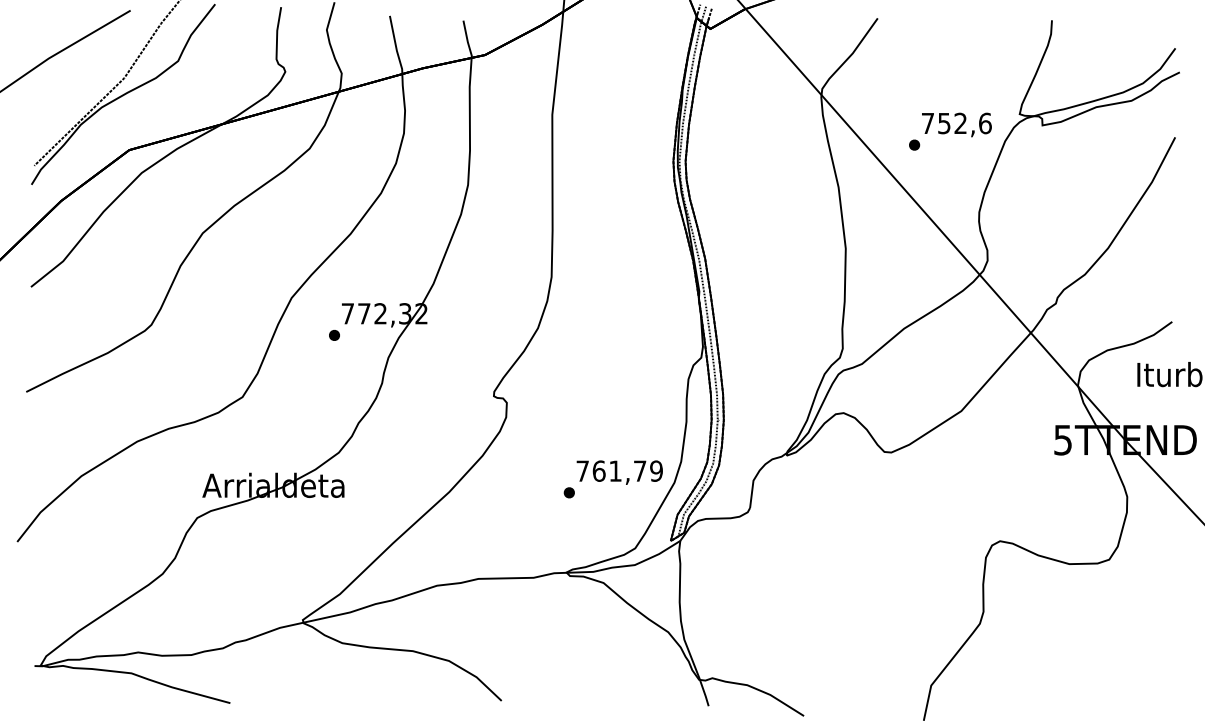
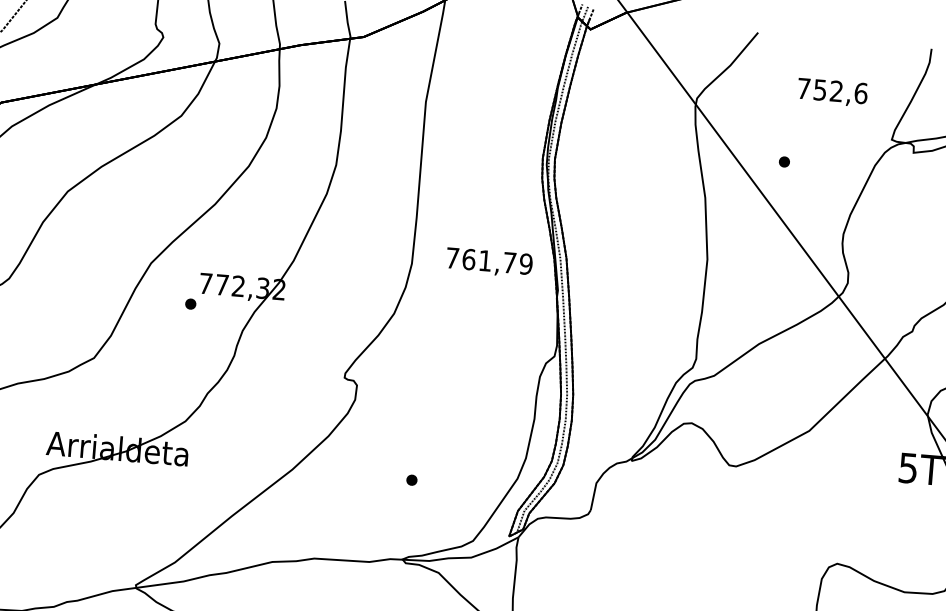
text: (956, 124) -> (832, 92), moved
text: (619, 472) -> (489, 262), moved

